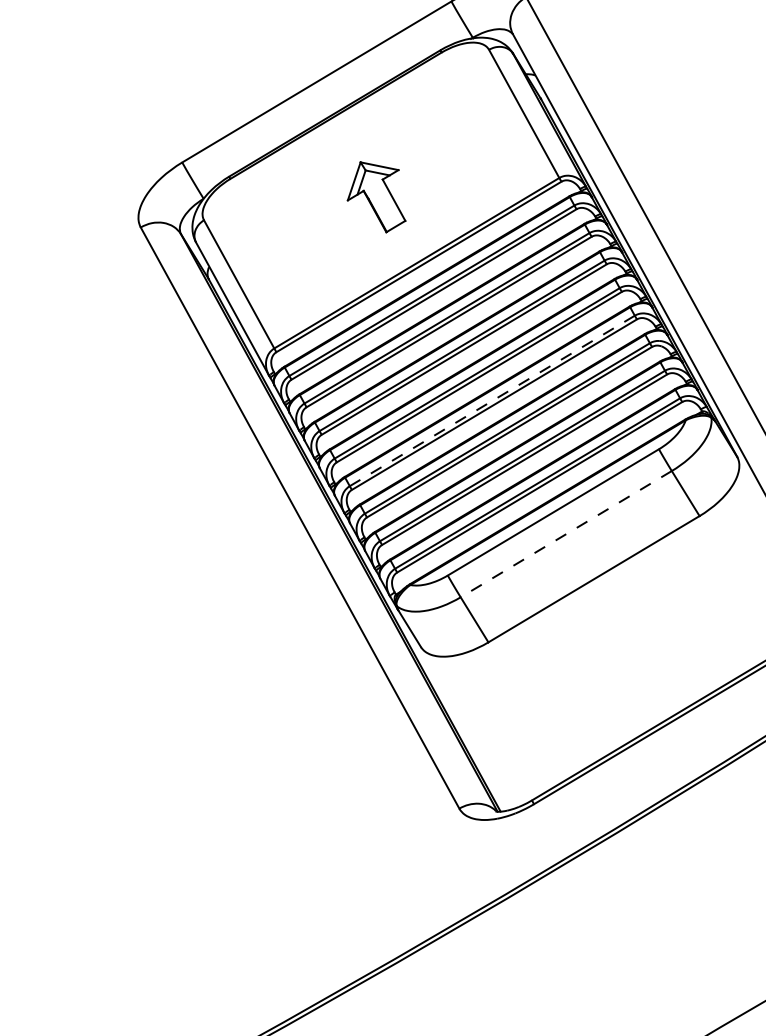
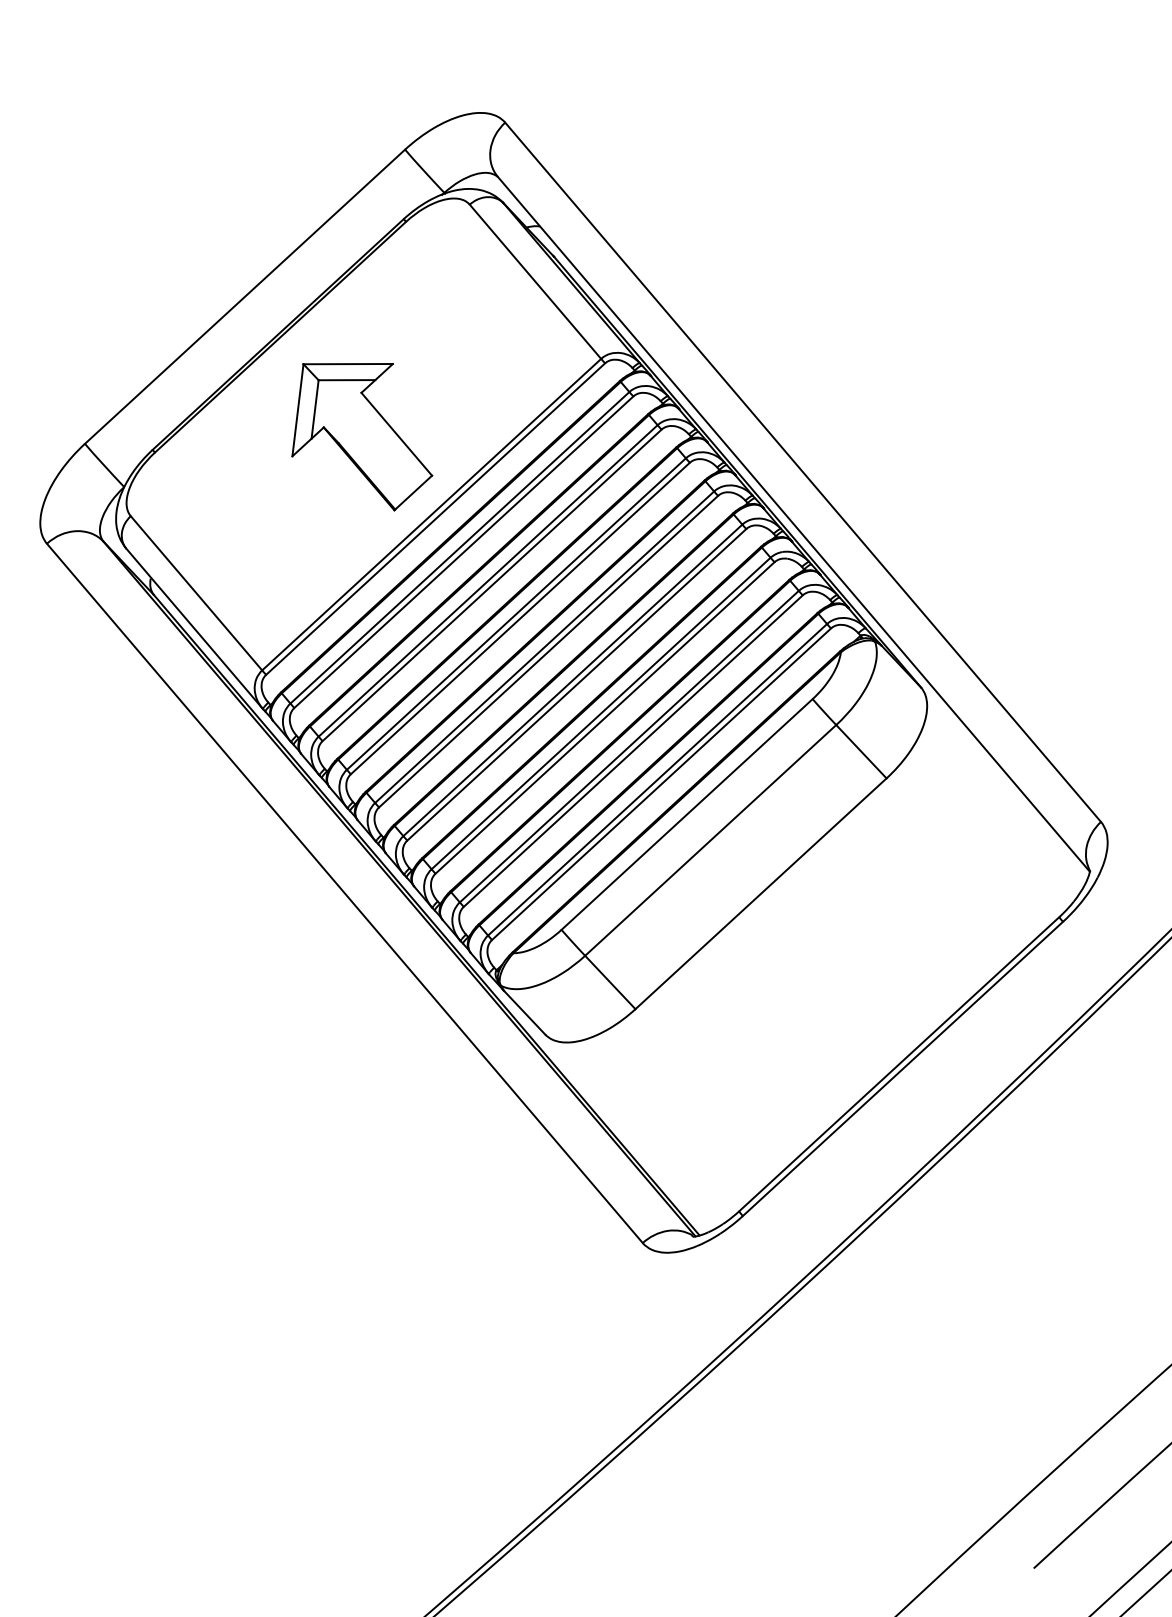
part: (379, 198) -> (362, 437), size x1.67
line: (492, 401) -> (573, 680), dashed -> solid
line: (566, 534) -> (710, 840), dashed -> solid

